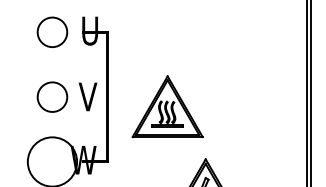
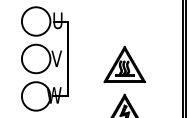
circle: (51, 32) -> (35, 21), size x1.67
circle: (51, 96) -> (35, 58), size x1.67
part: (167, 106) -> (124, 64), moved

